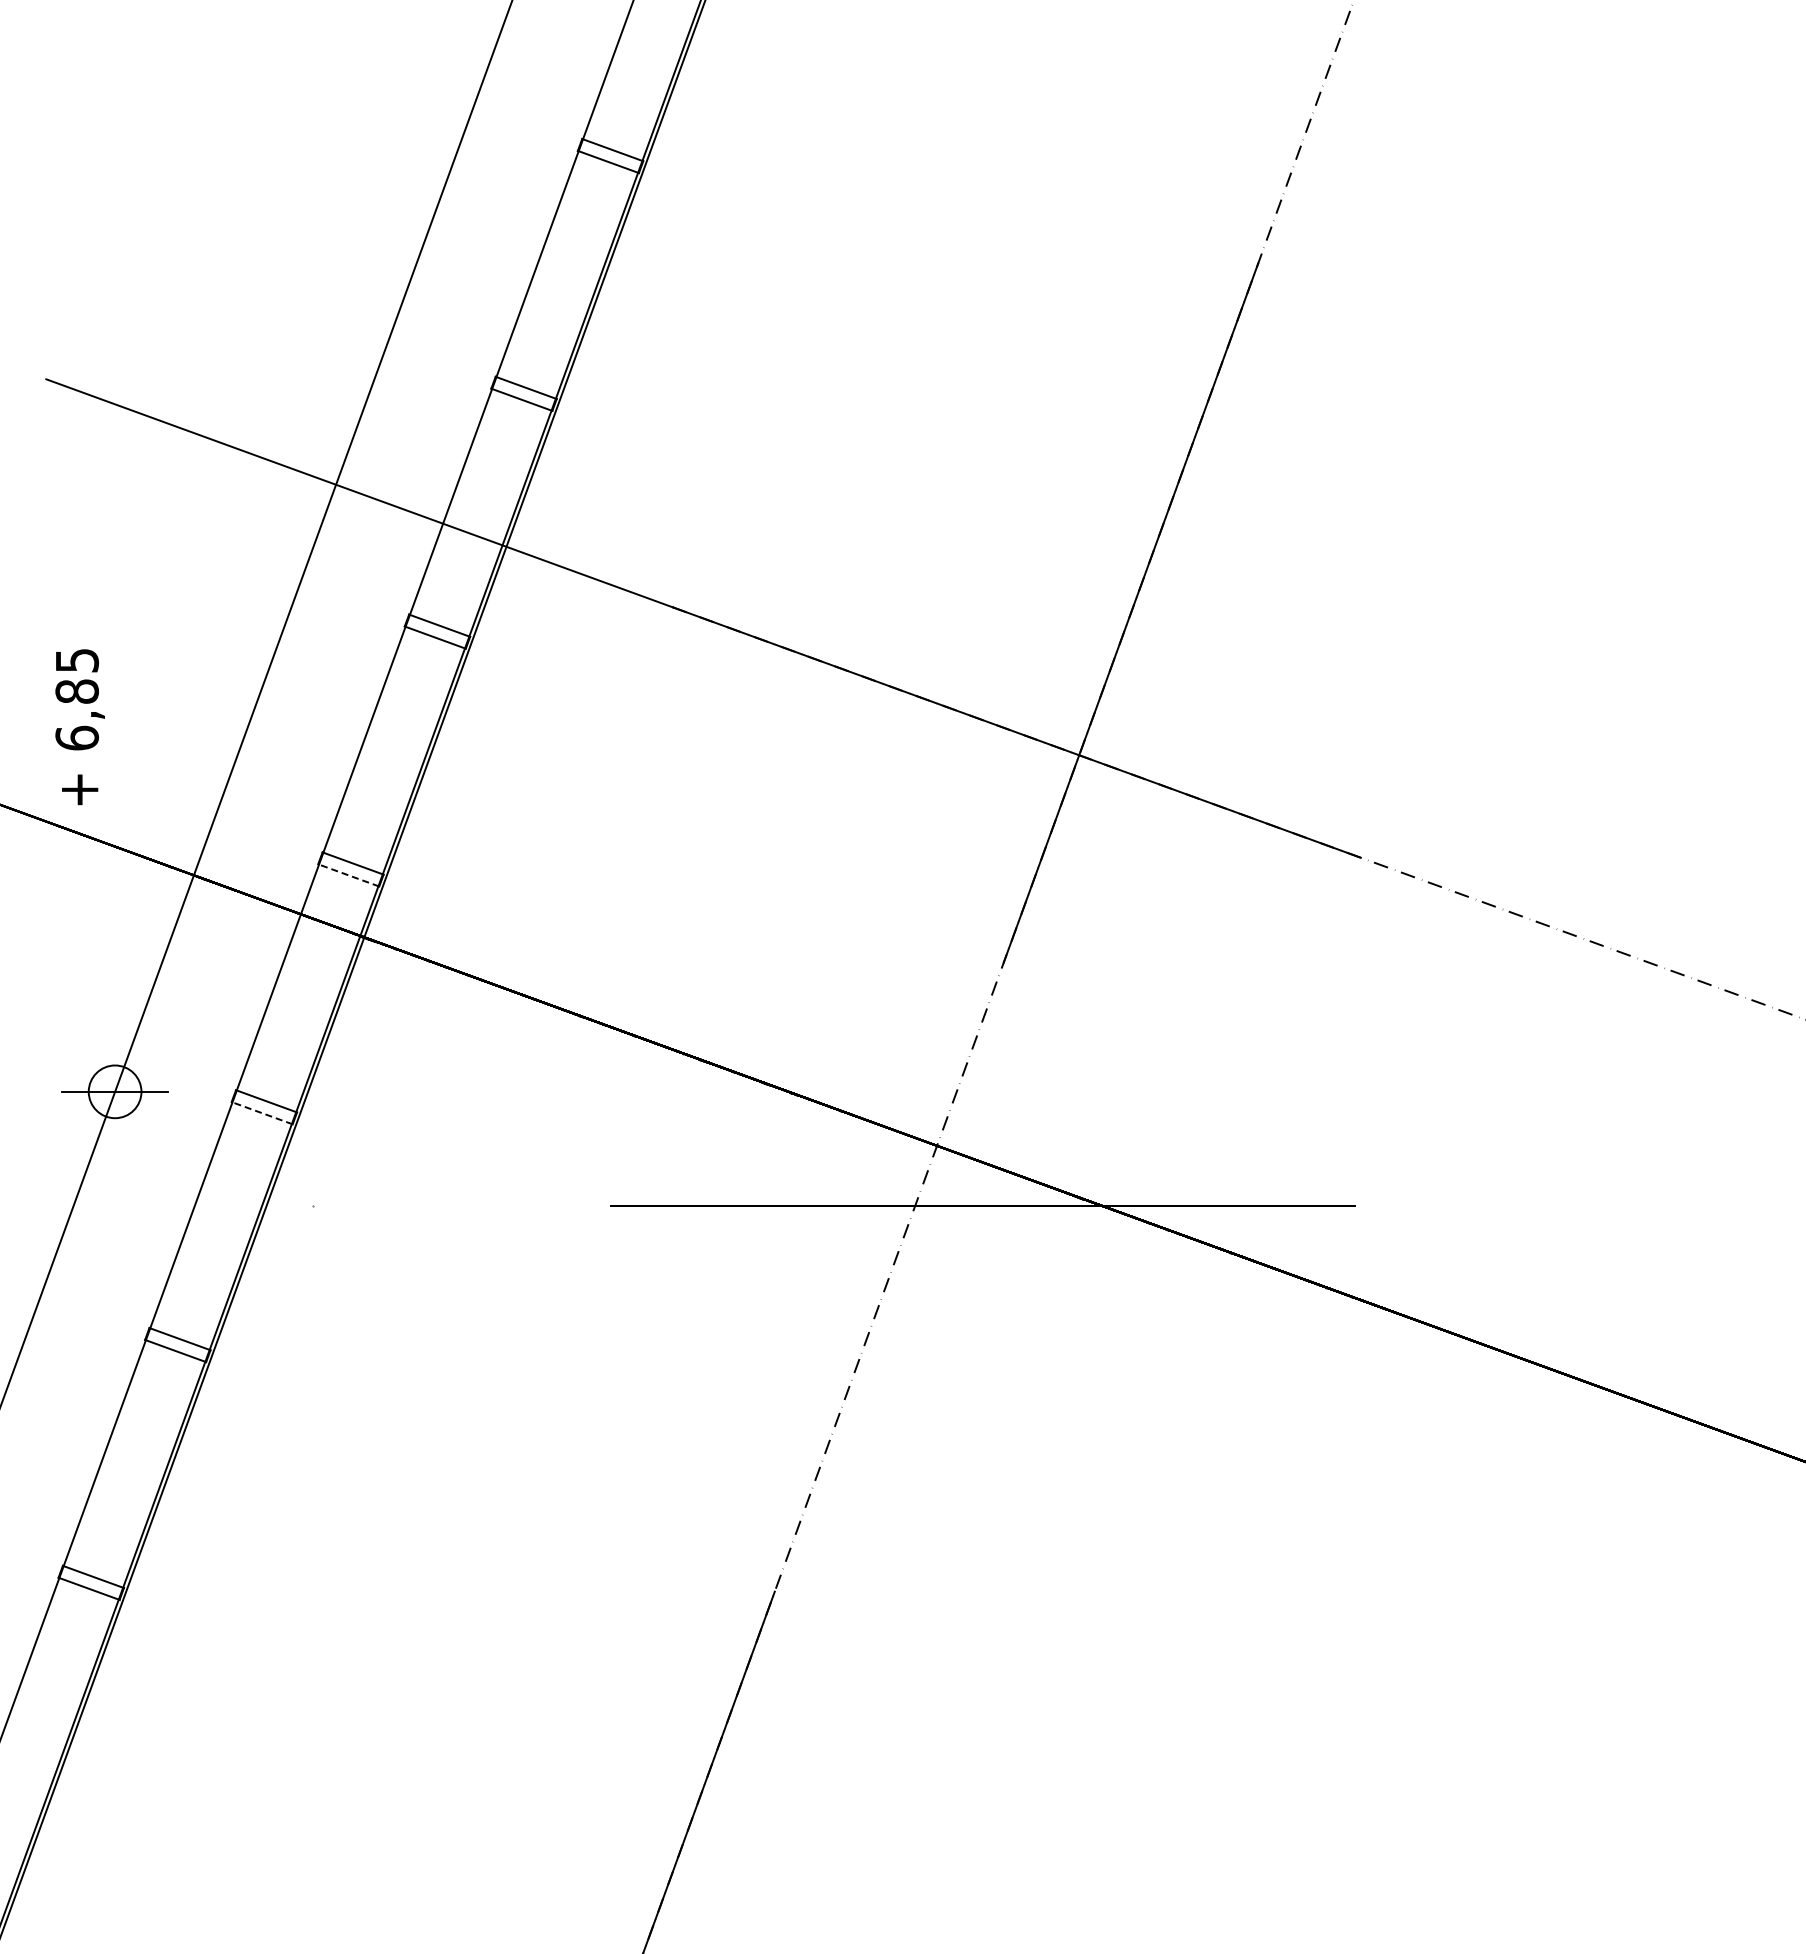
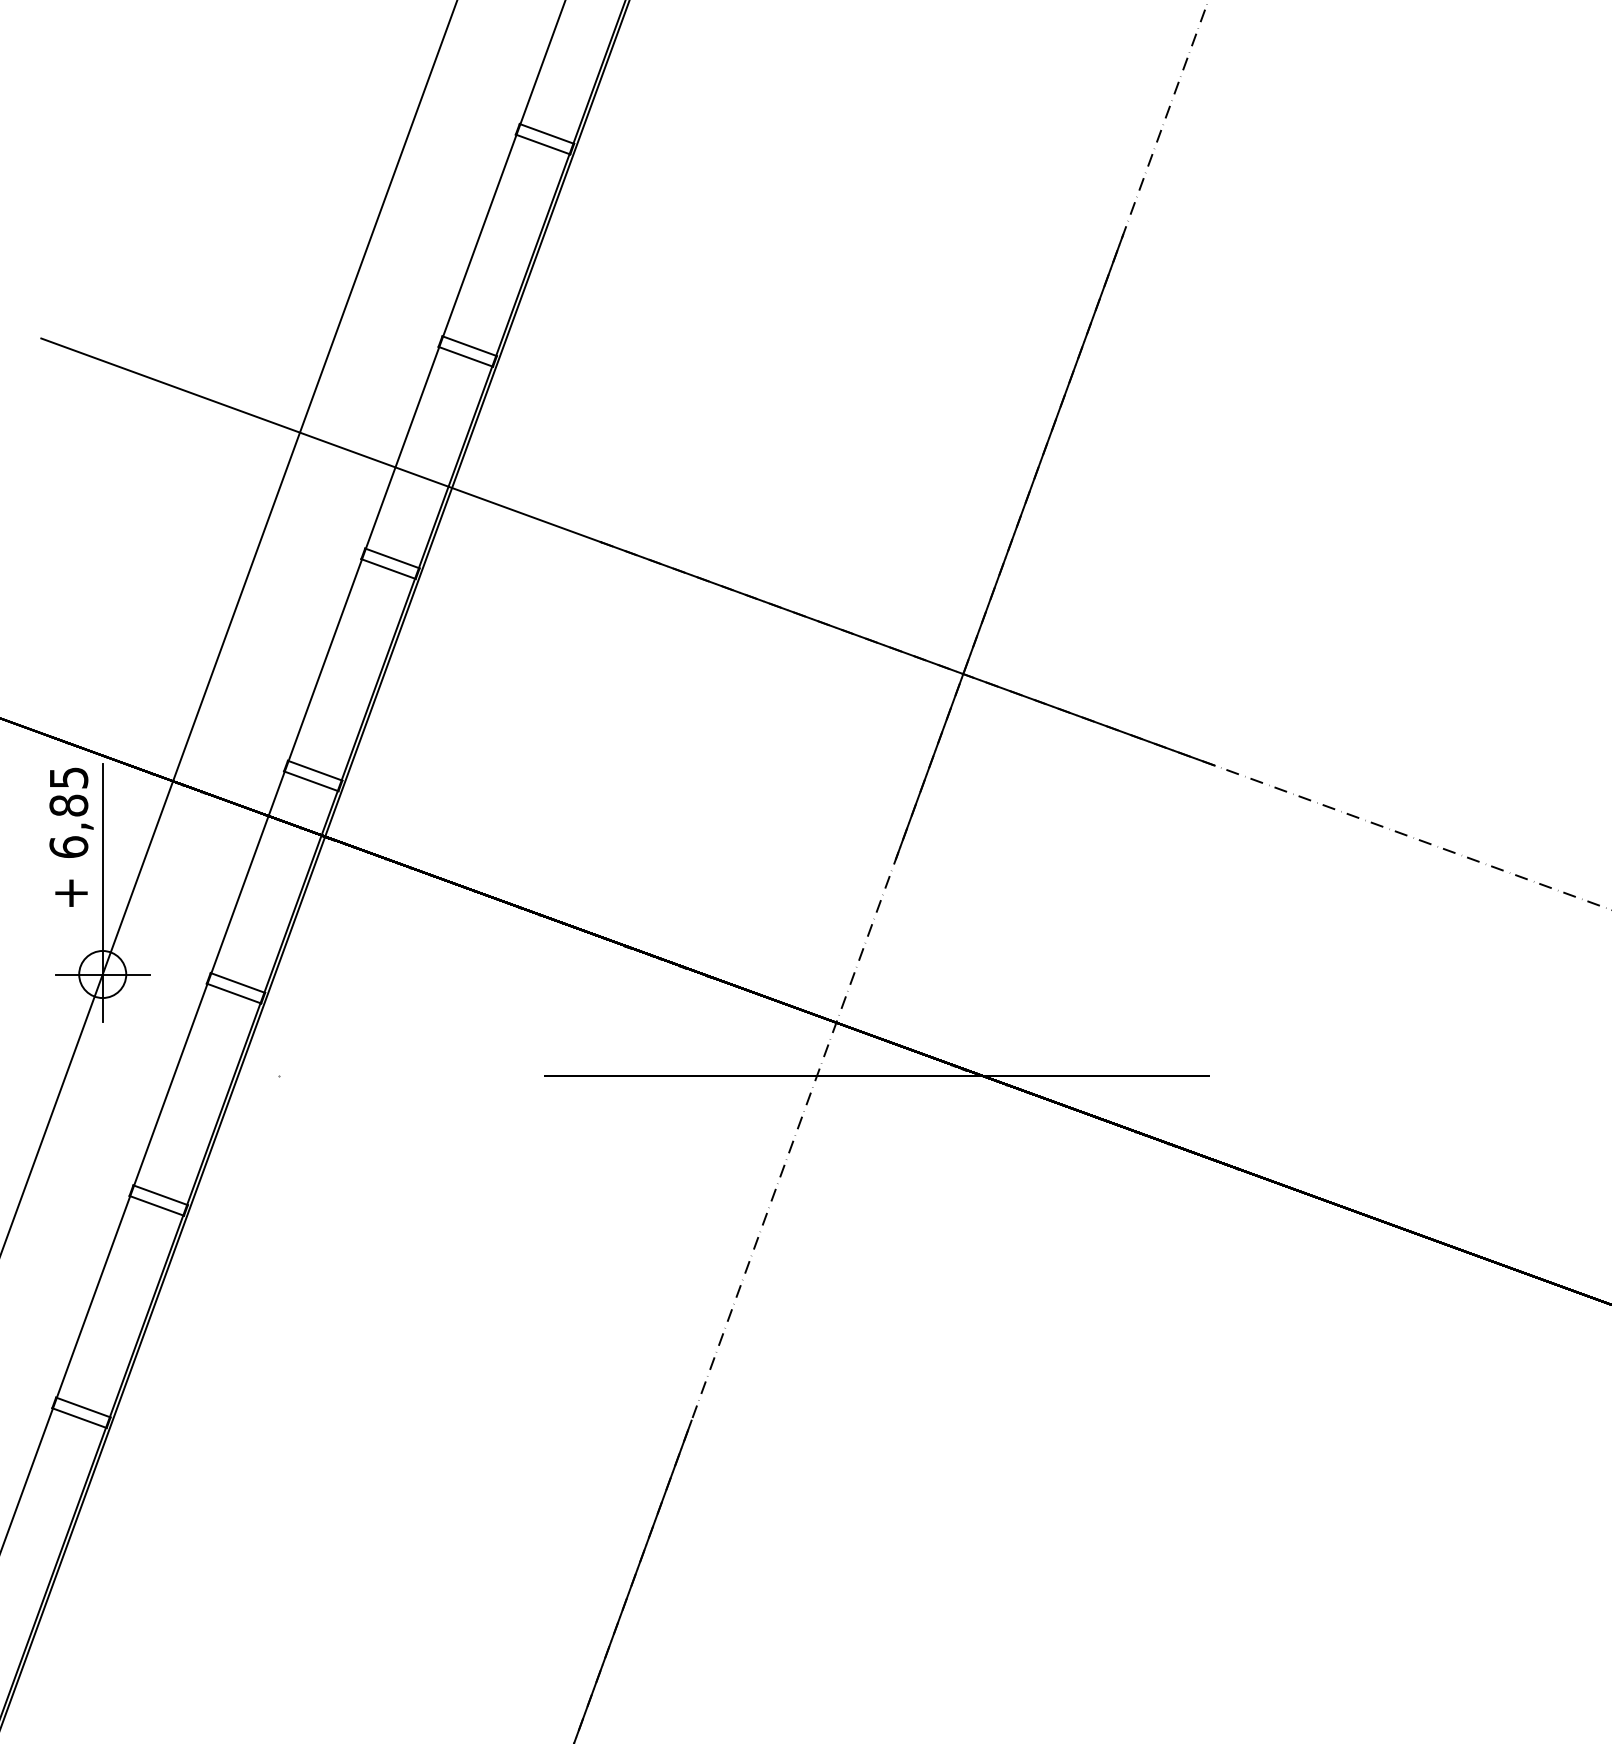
text: (79, 727) -> (70, 837), moved
line: (348, 875) -> (311, 781), dashed -> solid
line: (115, 999) -> (103, 892), added
line: (261, 1113) -> (233, 993), dashed -> solid

